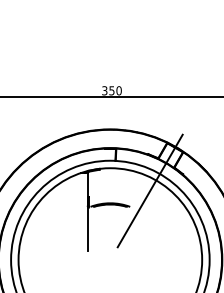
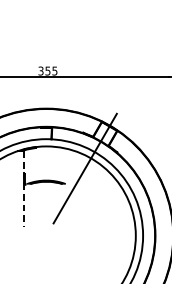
text: (118, 90) -> (54, 70), 350 -> 355
line: (87, 211) -> (24, 188), solid -> dashed

